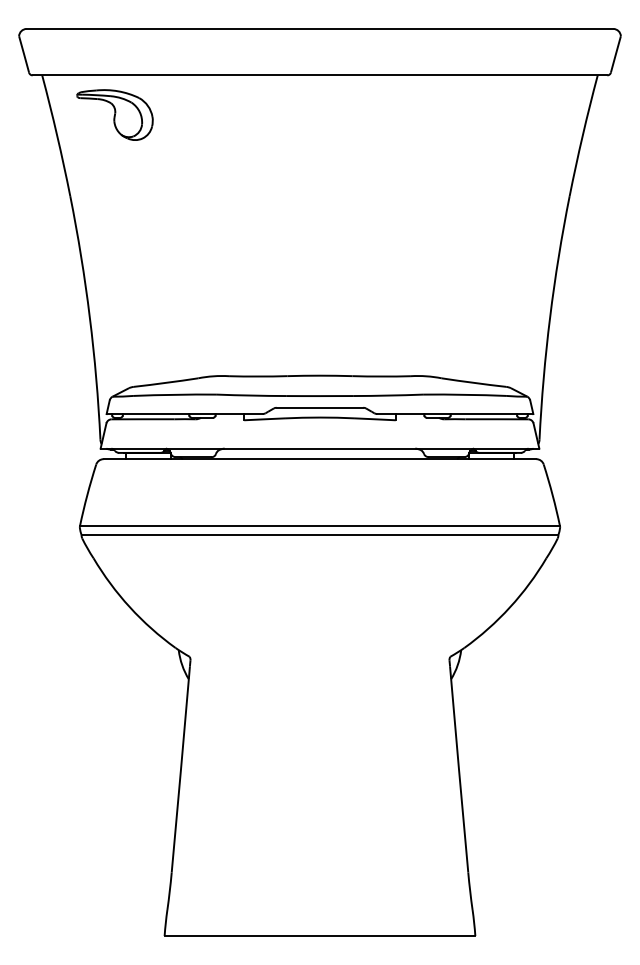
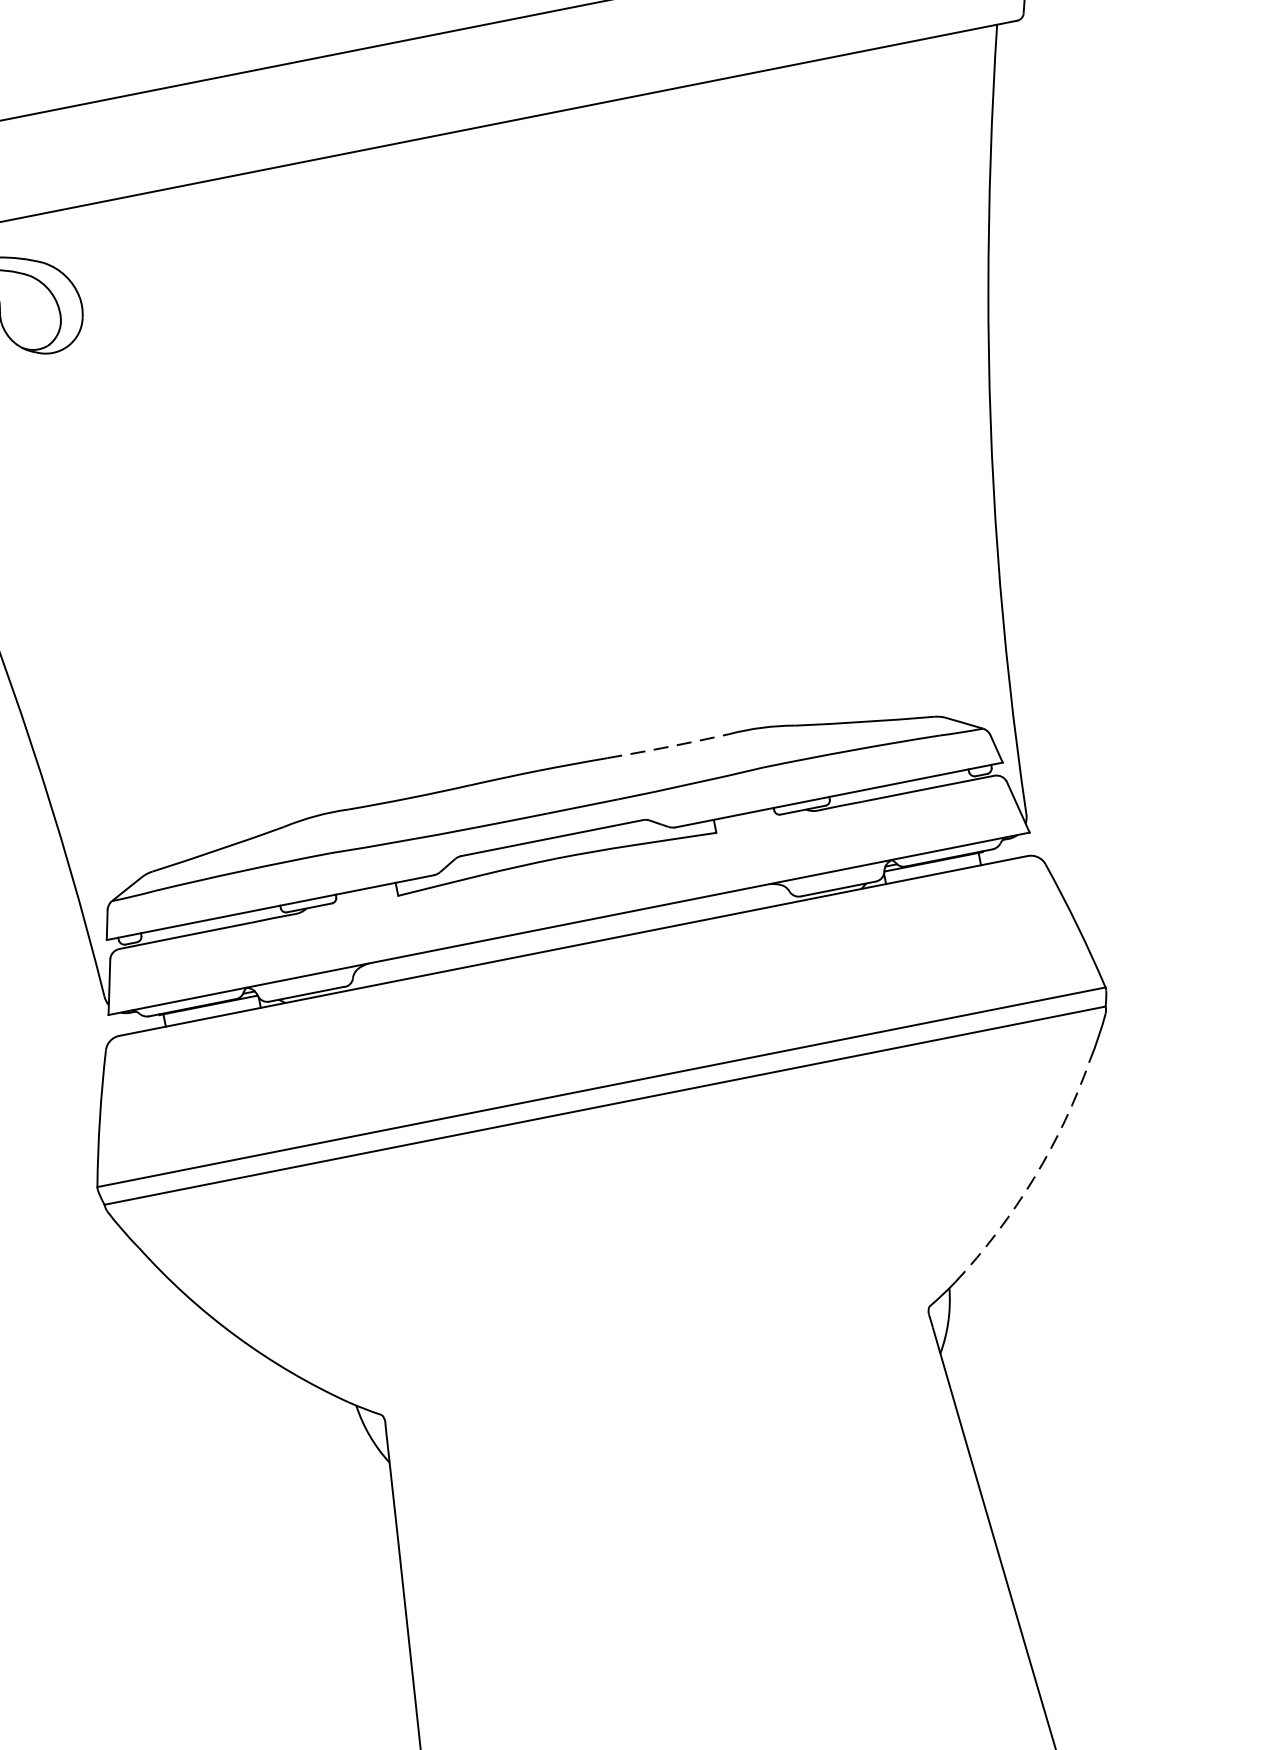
arc: (381, 376) -> (668, 746), solid -> dashed
arc: (510, 607) -> (1035, 1178), solid -> dashed

